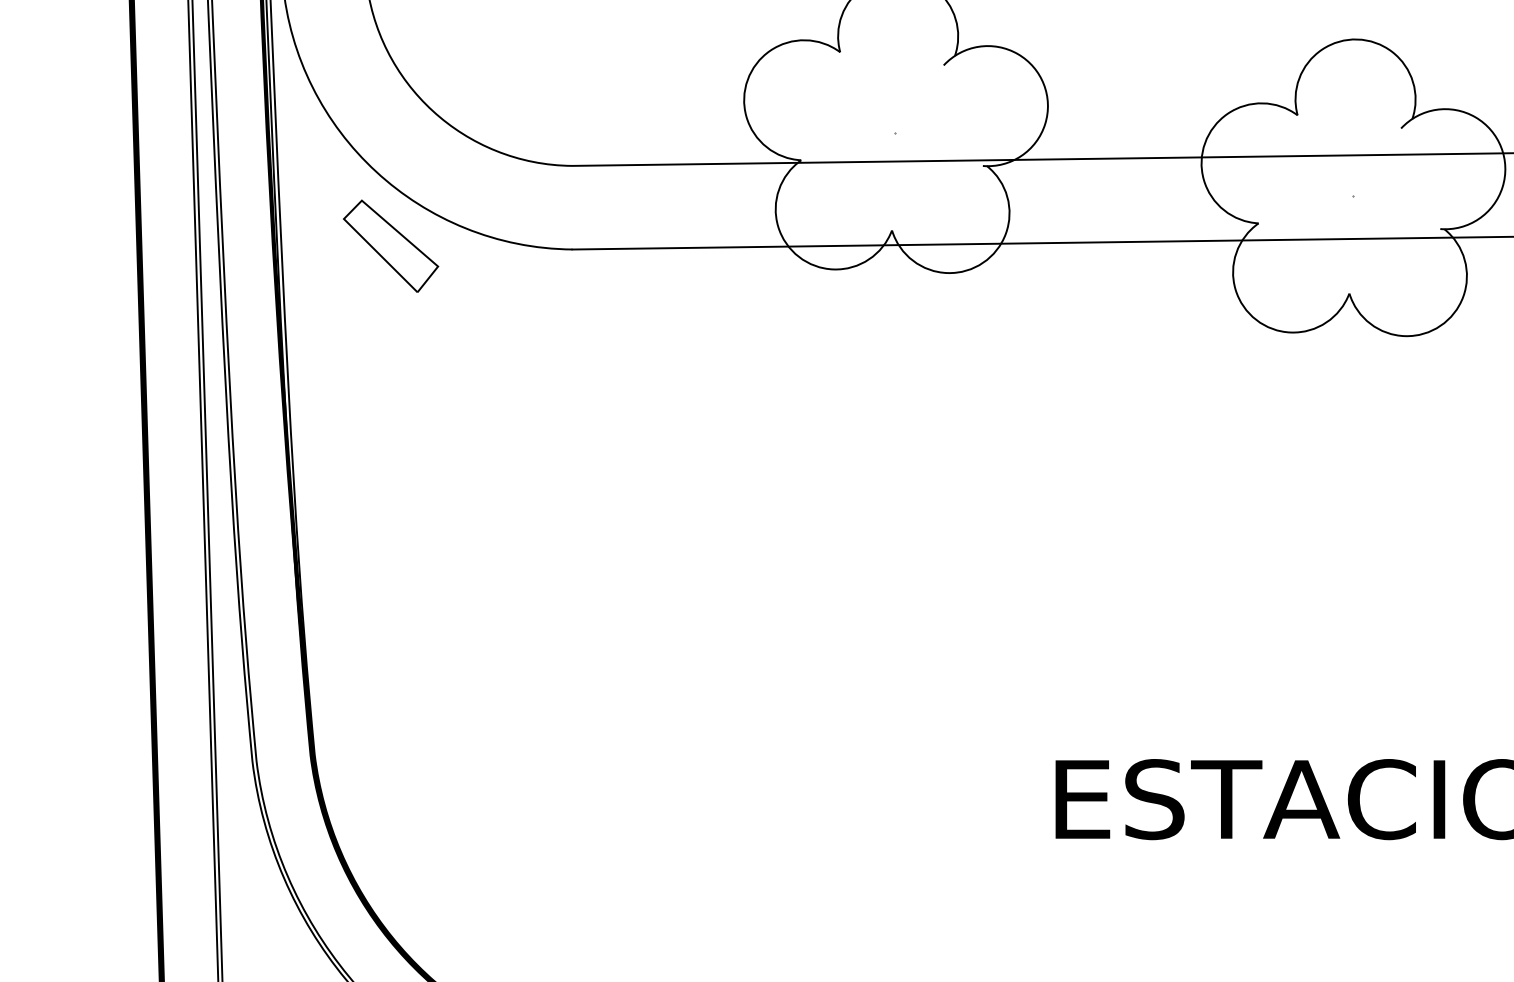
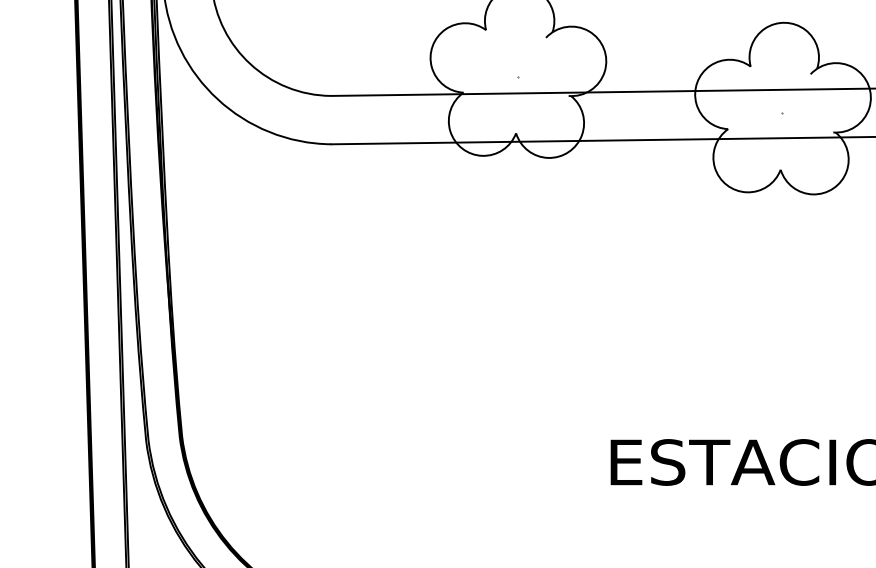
part: (391, 246) -> (226, 142), removed

